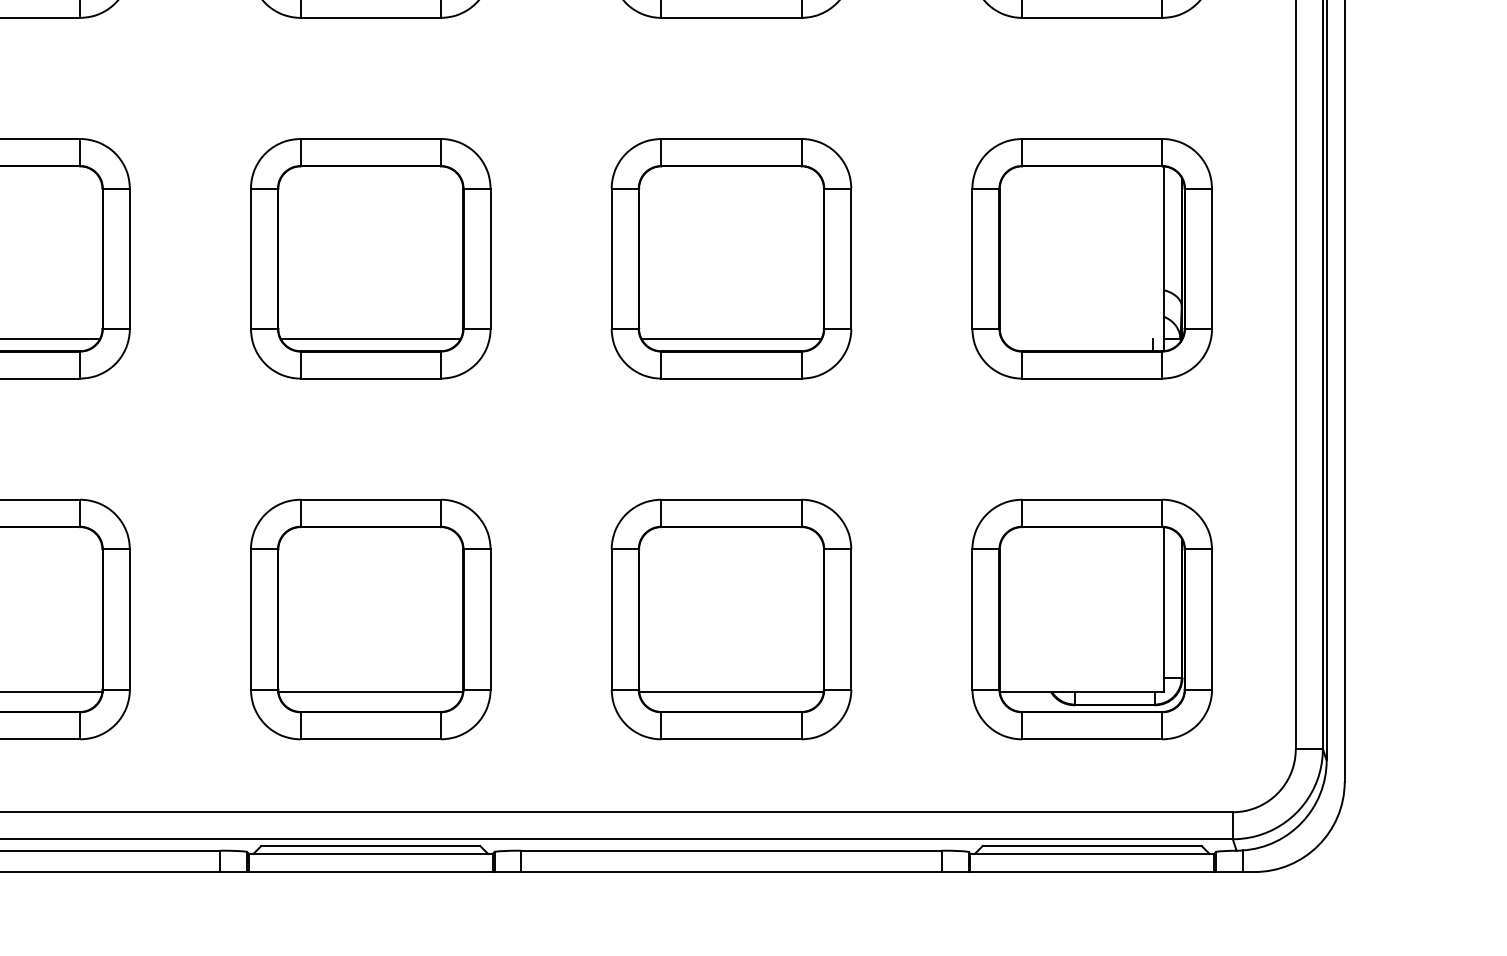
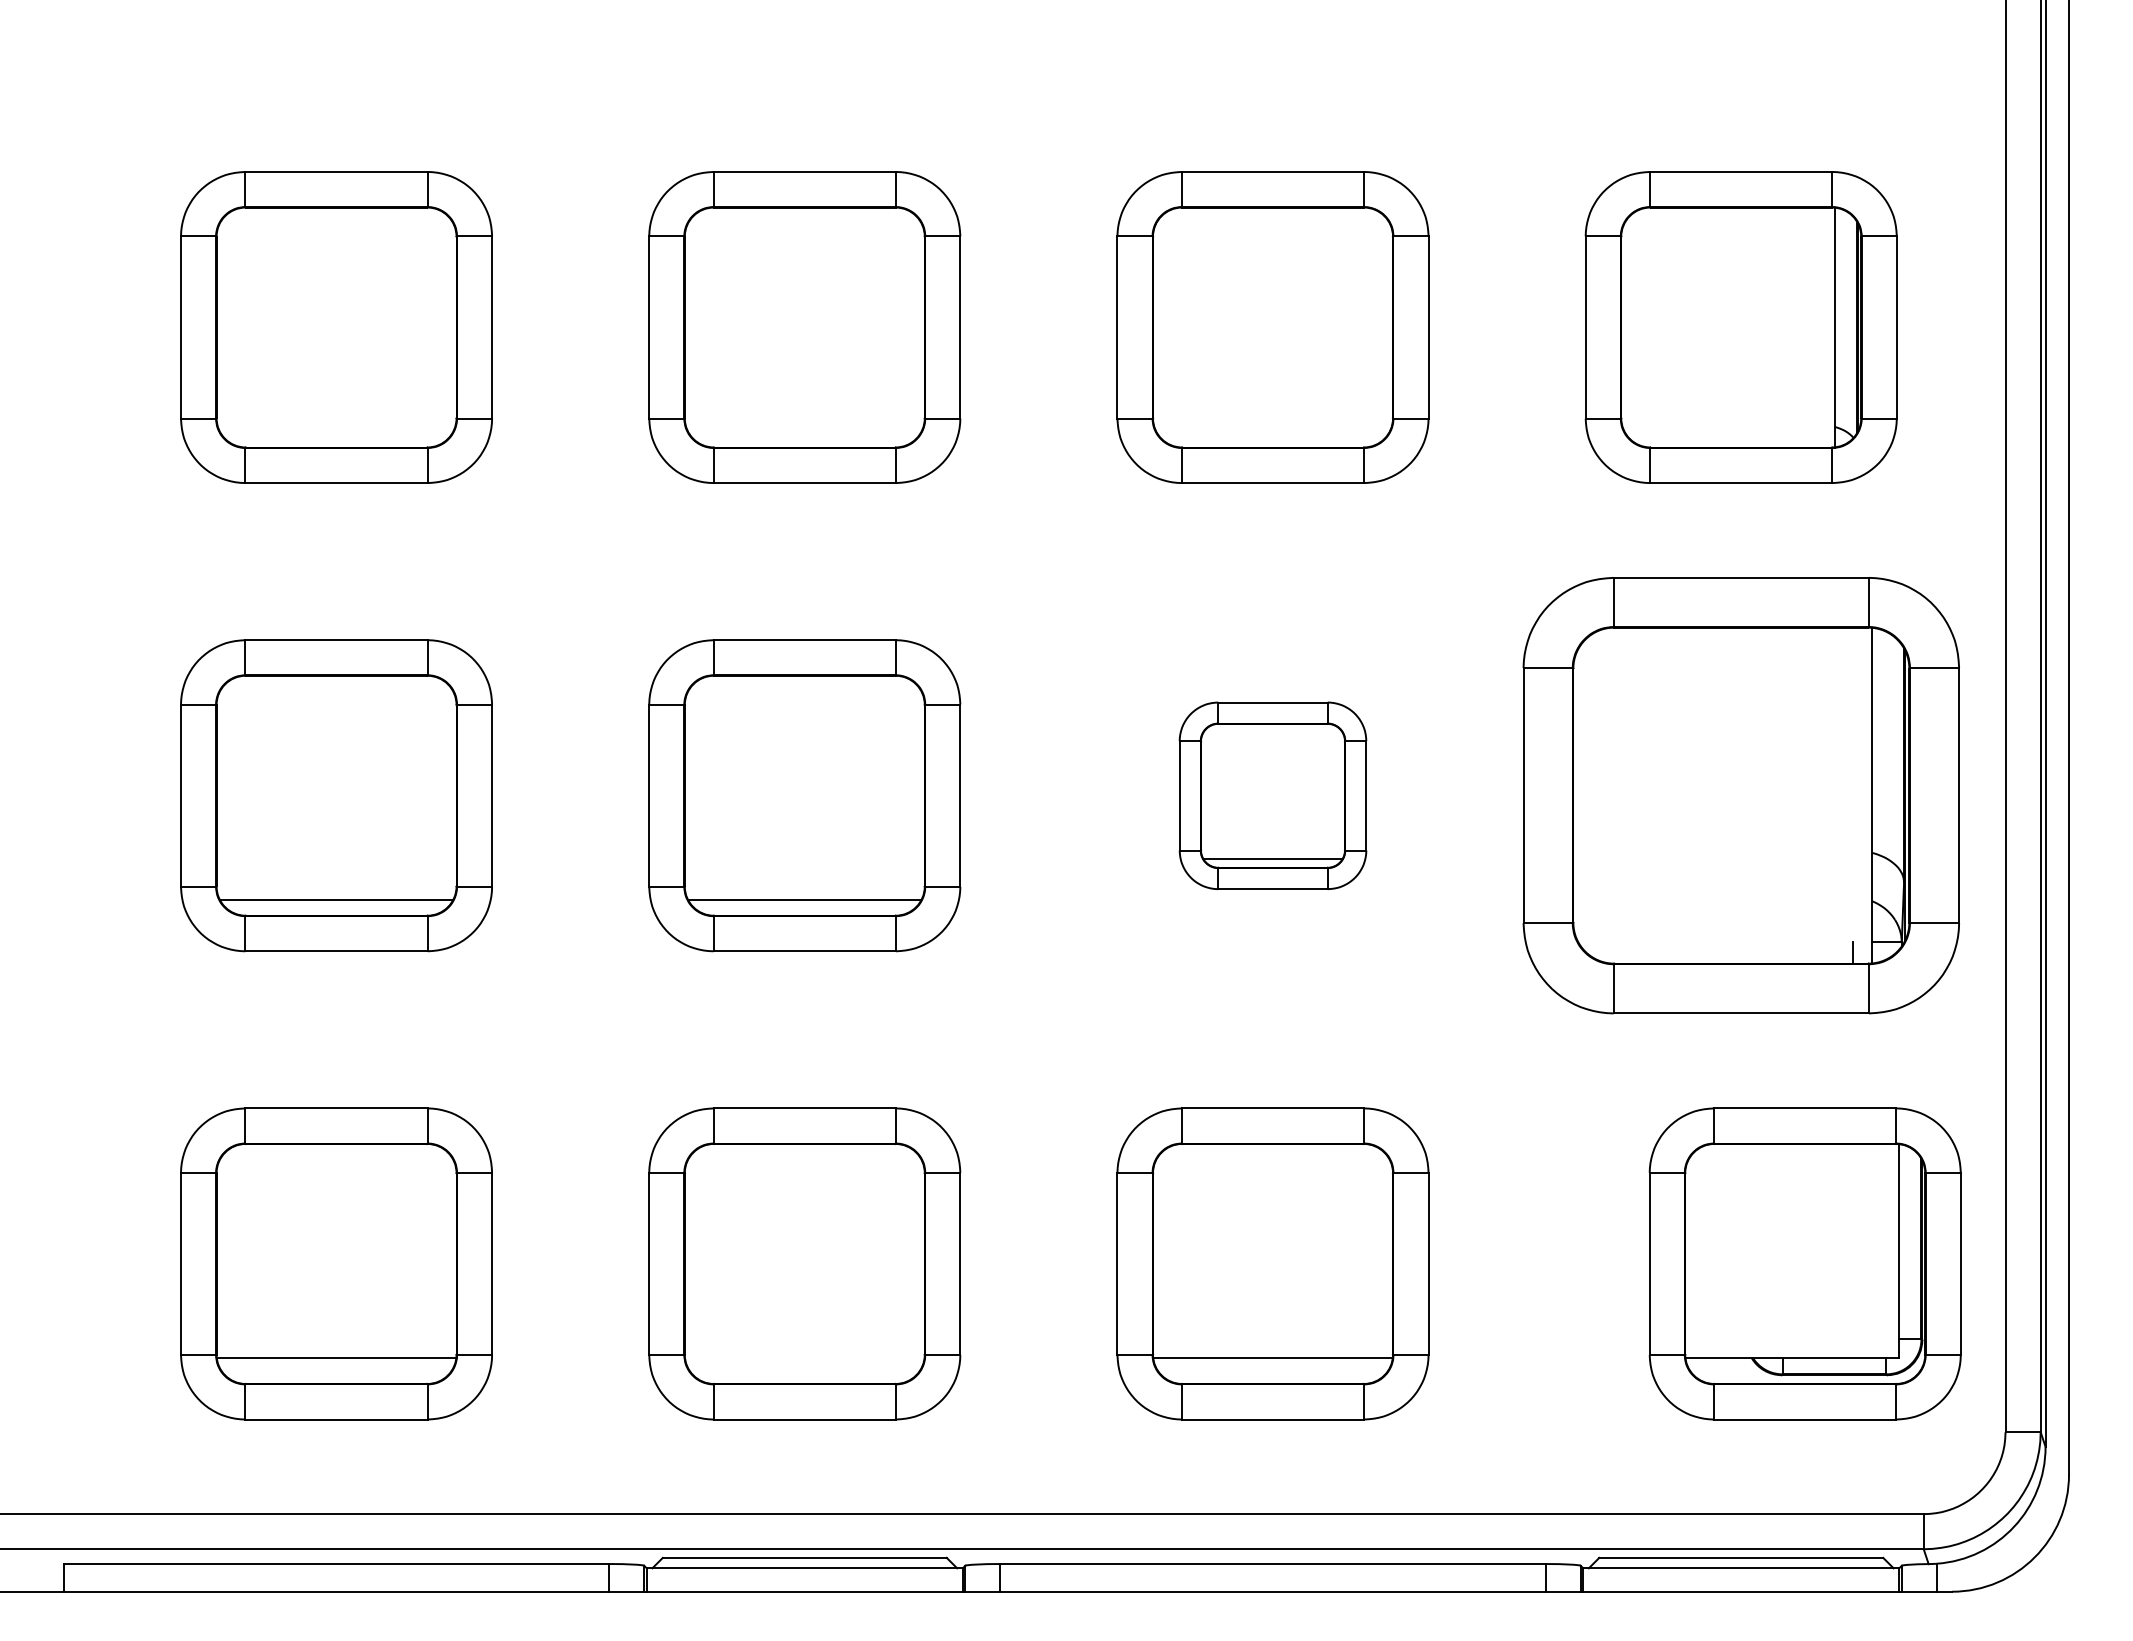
part: (731, 258) -> (1272, 795), size x0.6
part: (1091, 258) -> (1740, 795), size x1.4
part: (1091, 619) -> (1804, 1263), moved
line: (370, 691) -> (804, 1357), removed

